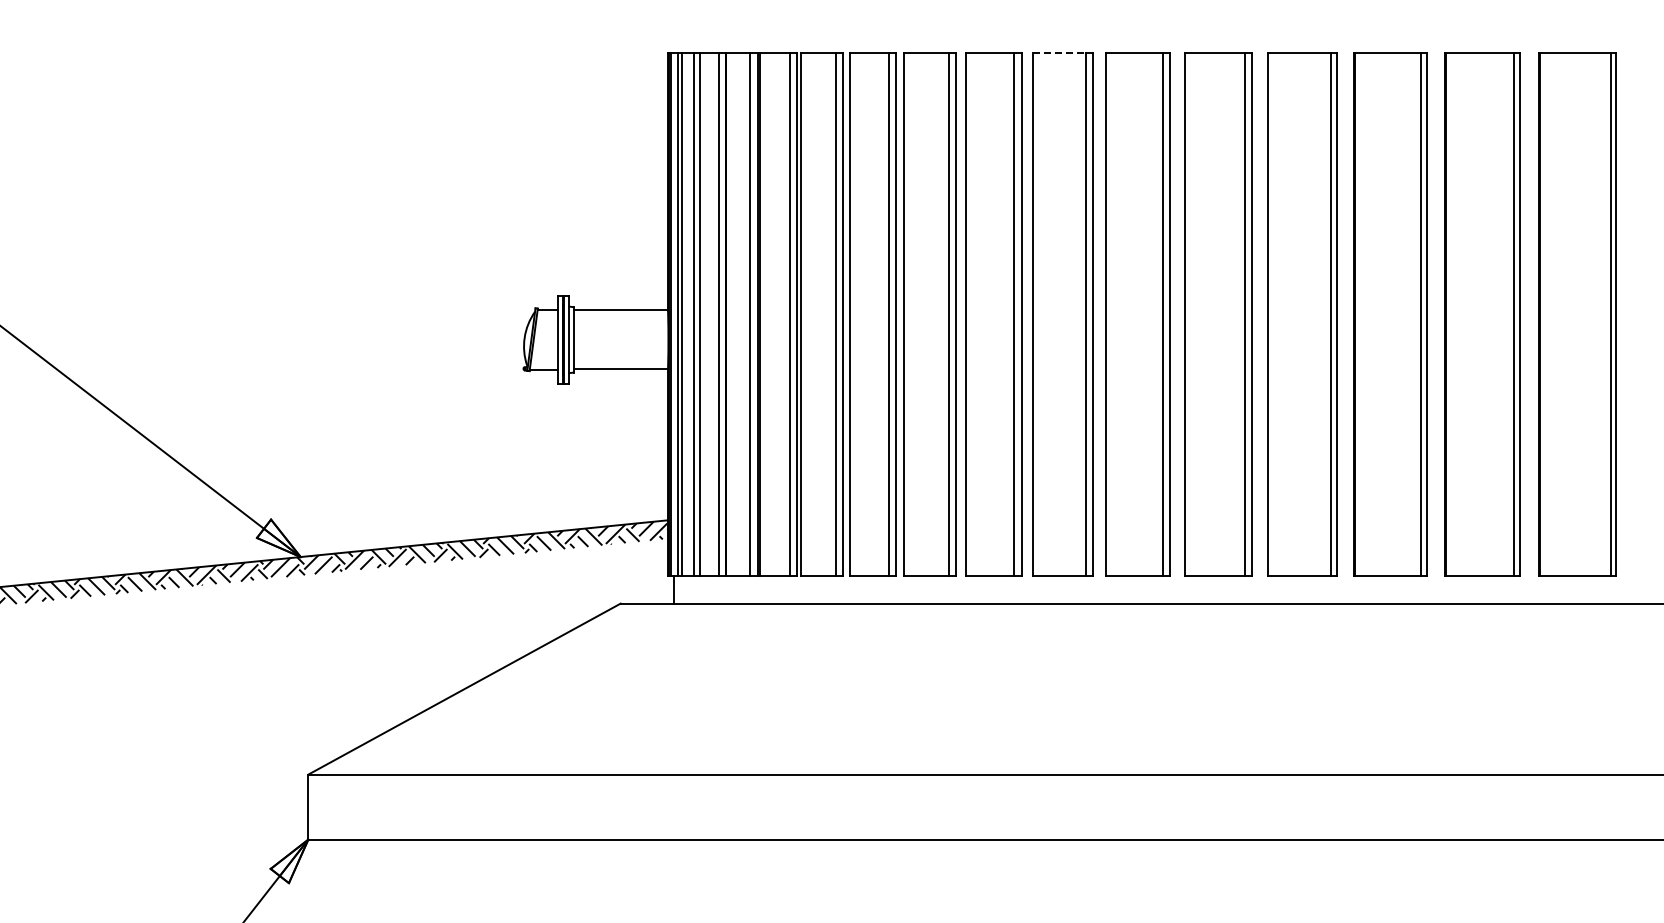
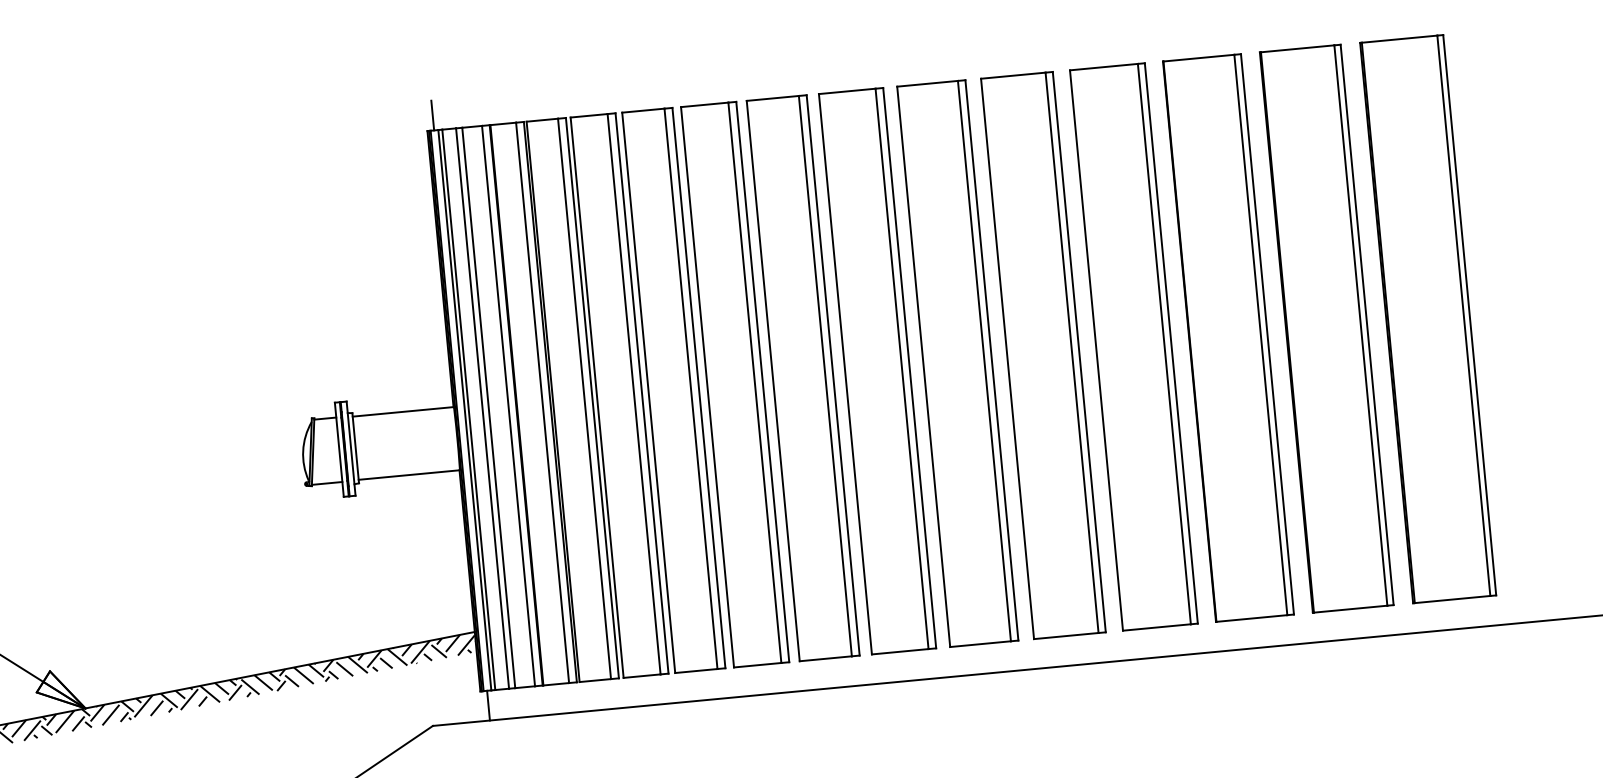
line: (673, 38) -> (432, 115), added
line: (1060, 52) -> (848, 91), dashed -> solid

